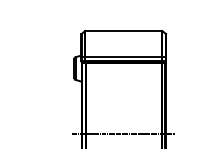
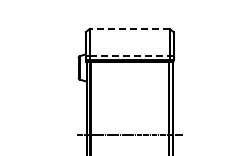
line: (123, 30) -> (129, 28), solid -> dashed
line: (123, 56) -> (129, 55), solid -> dashed

